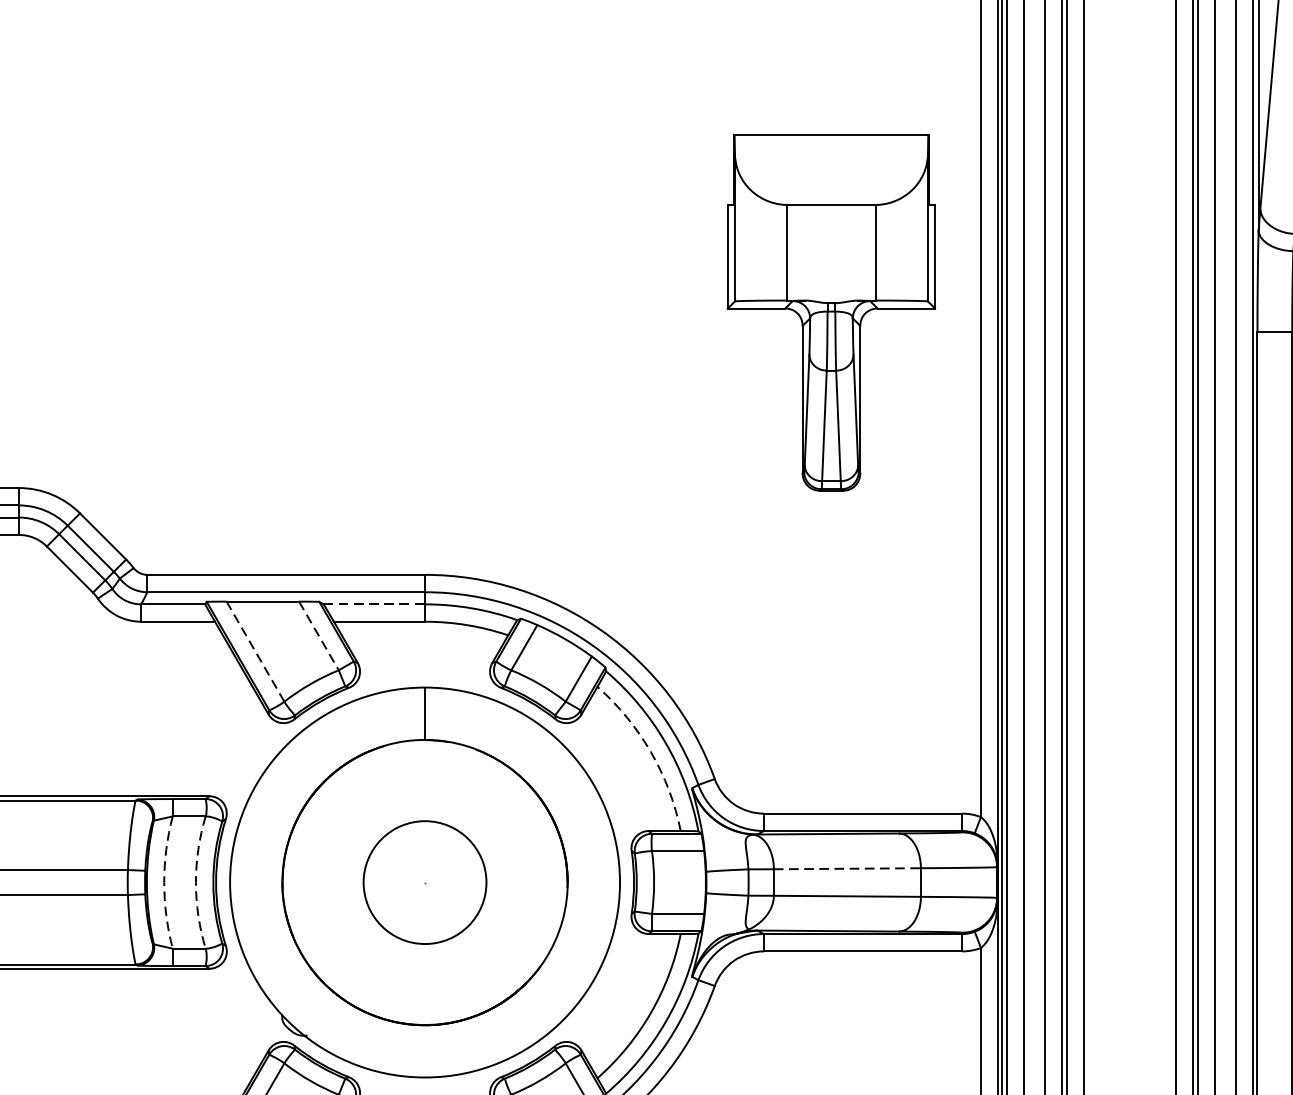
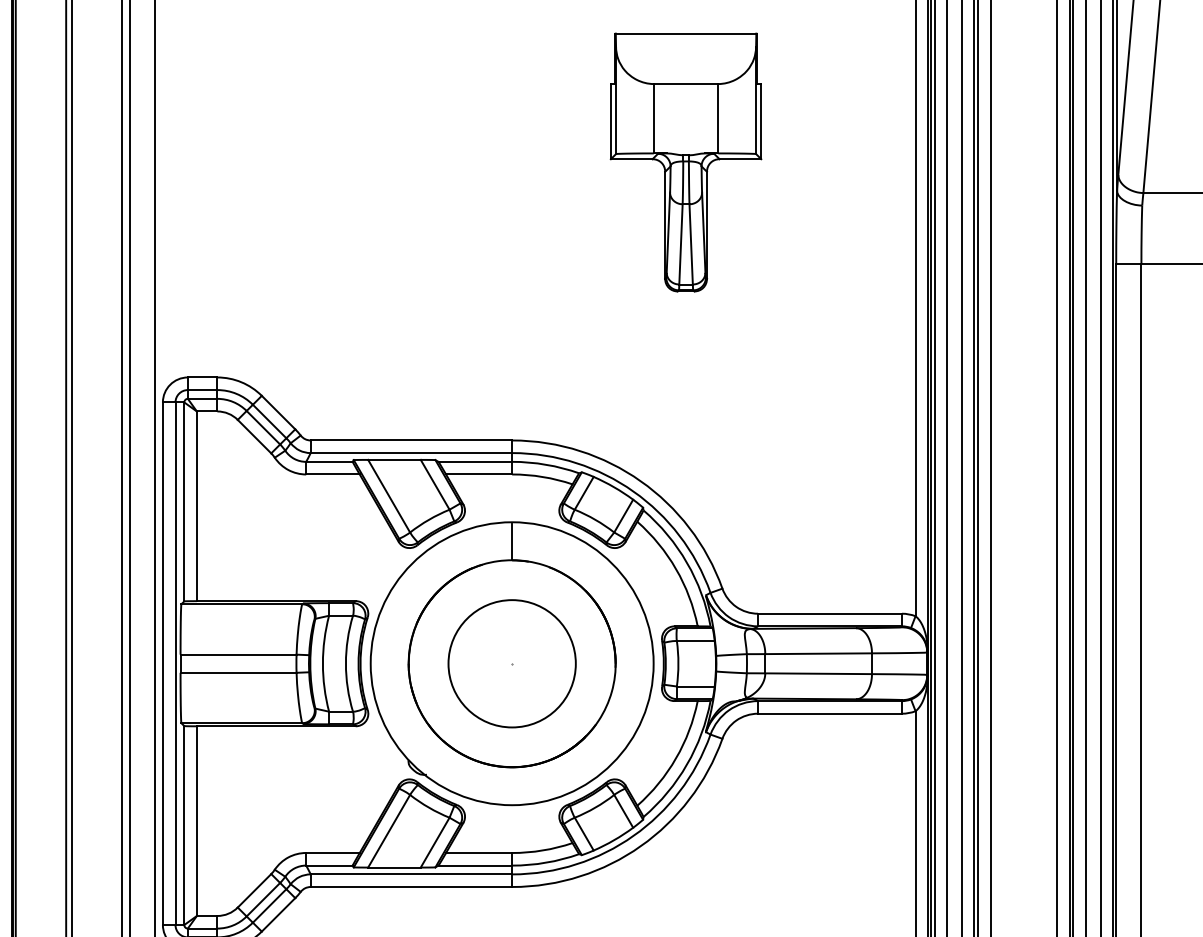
part: (830, 313) -> (685, 162), moved
line: (374, 603) -> (475, 461), dashed -> solid
line: (319, 635) -> (435, 484), dashed -> solid
line: (255, 652) -> (389, 496), dashed -> solid
arc: (651, 752) -> (676, 569), dashed -> solid
line: (848, 868) -> (819, 653), dashed -> solid
arc: (163, 882) -> (322, 663), dashed -> solid
arc: (195, 882) -> (345, 663), dashed -> solid
circle: (424, 882) -> (511, 663), size x1.43

